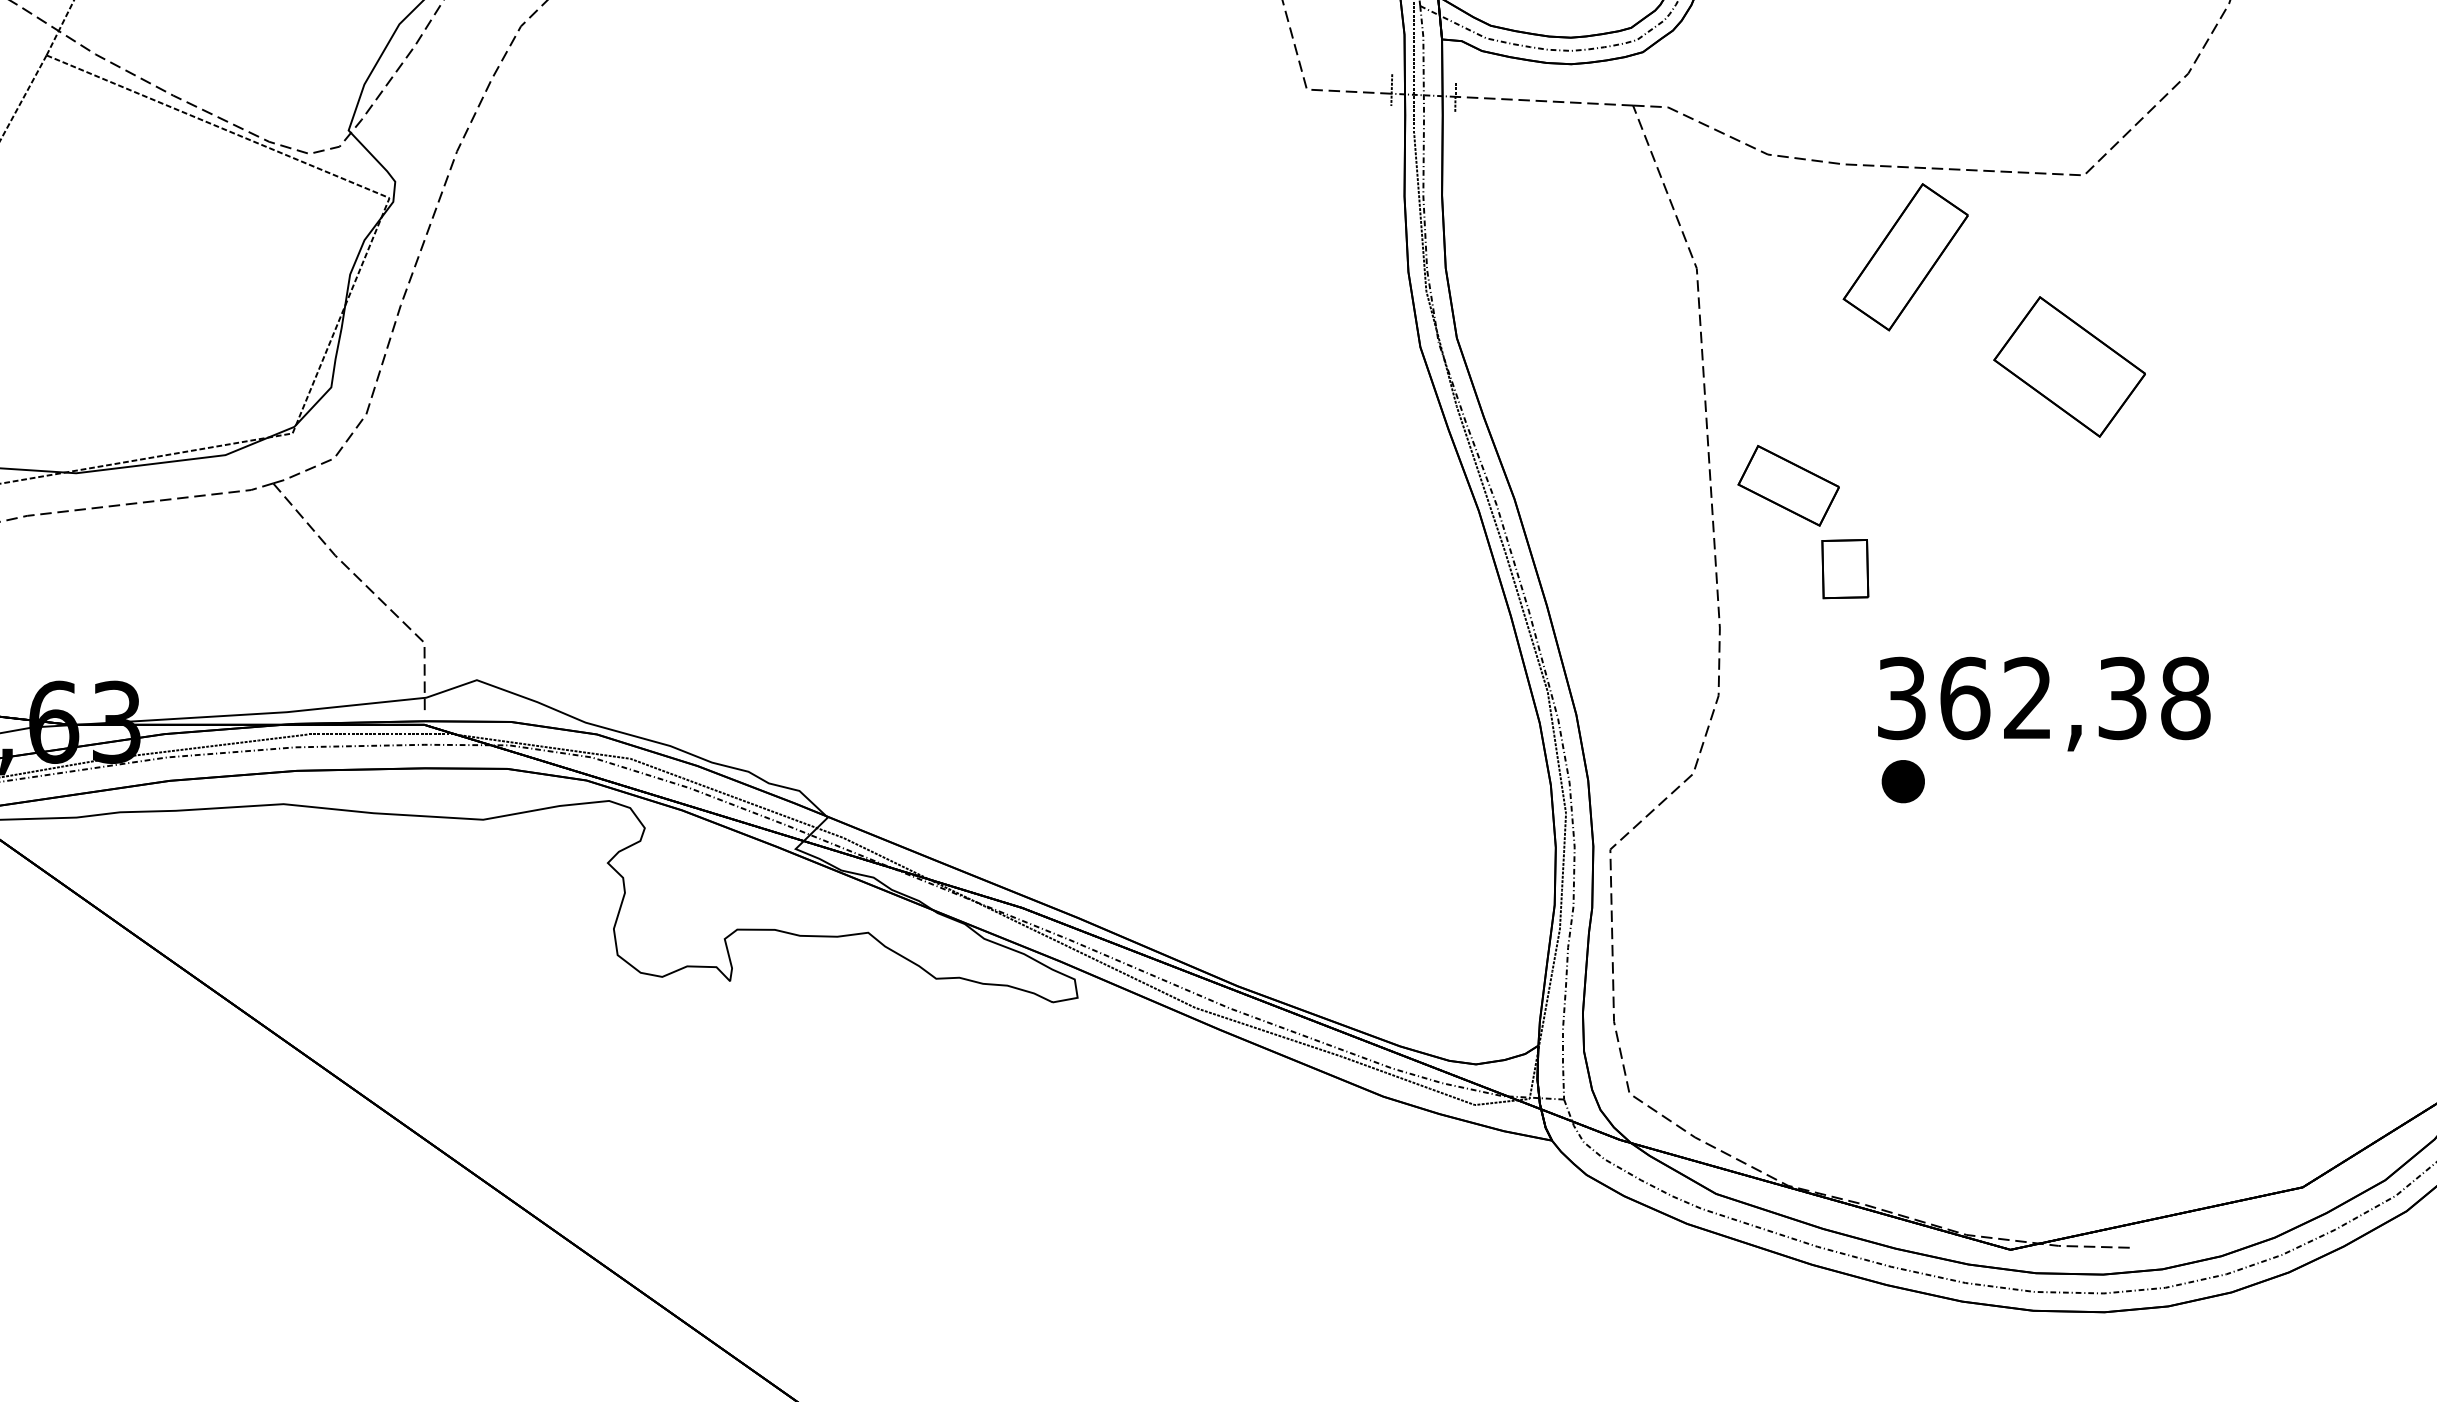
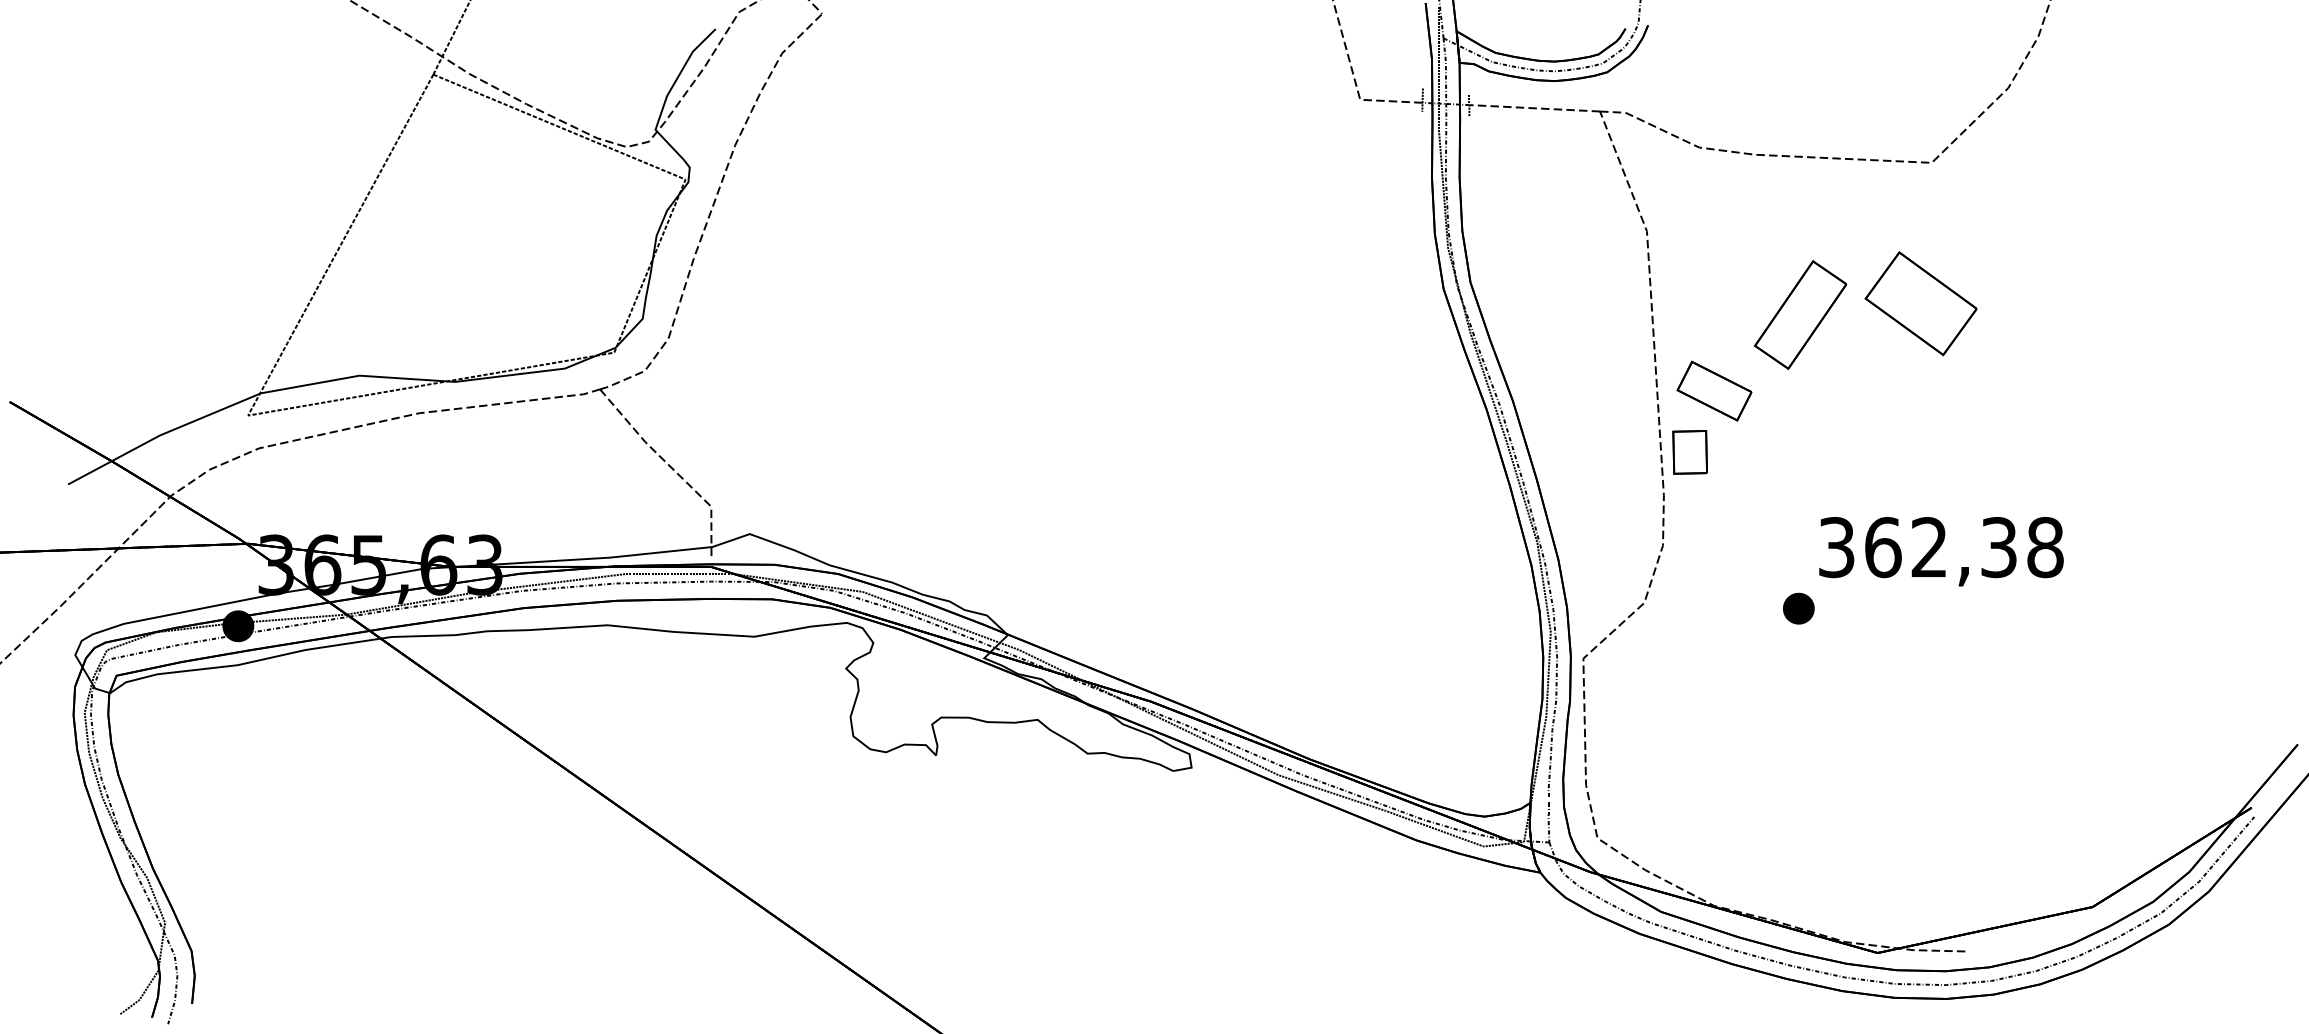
part: (1905, 256) -> (1800, 314), moved
part: (1844, 569) -> (1689, 452), moved
text: (2044, 703) -> (1941, 551), moved

